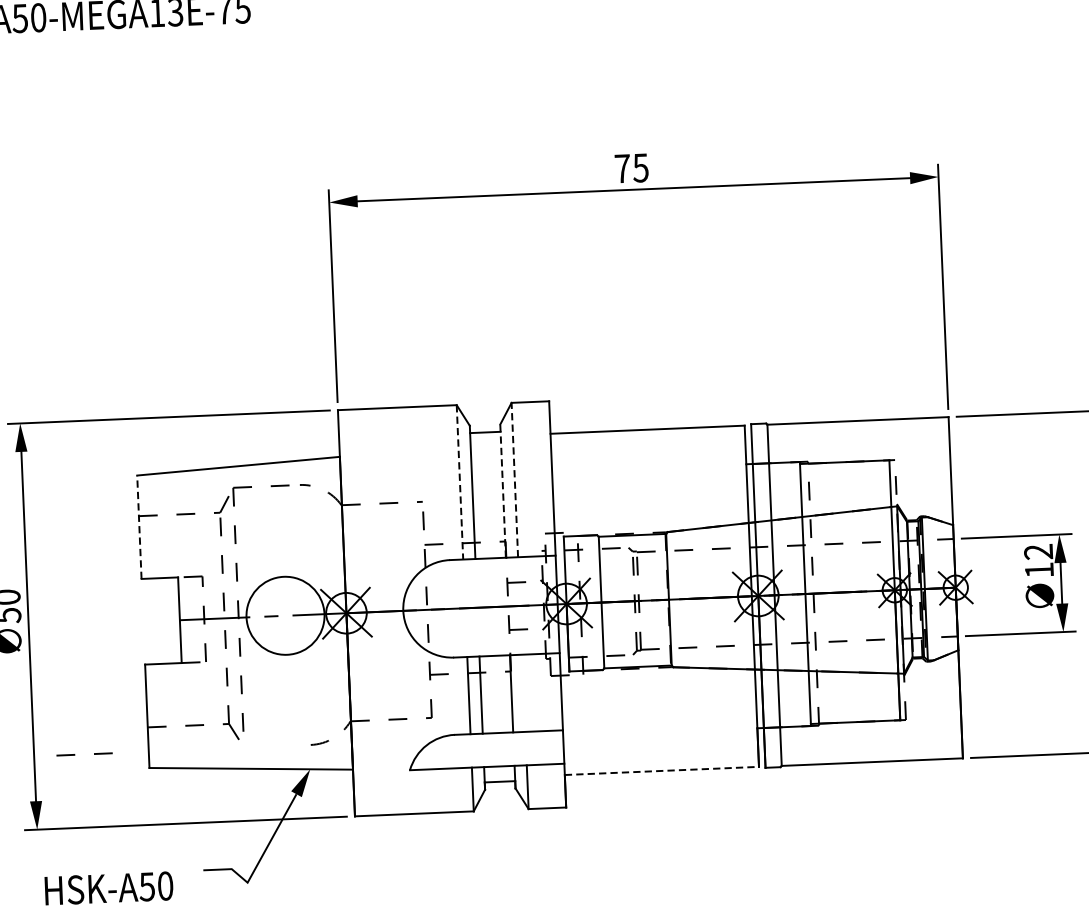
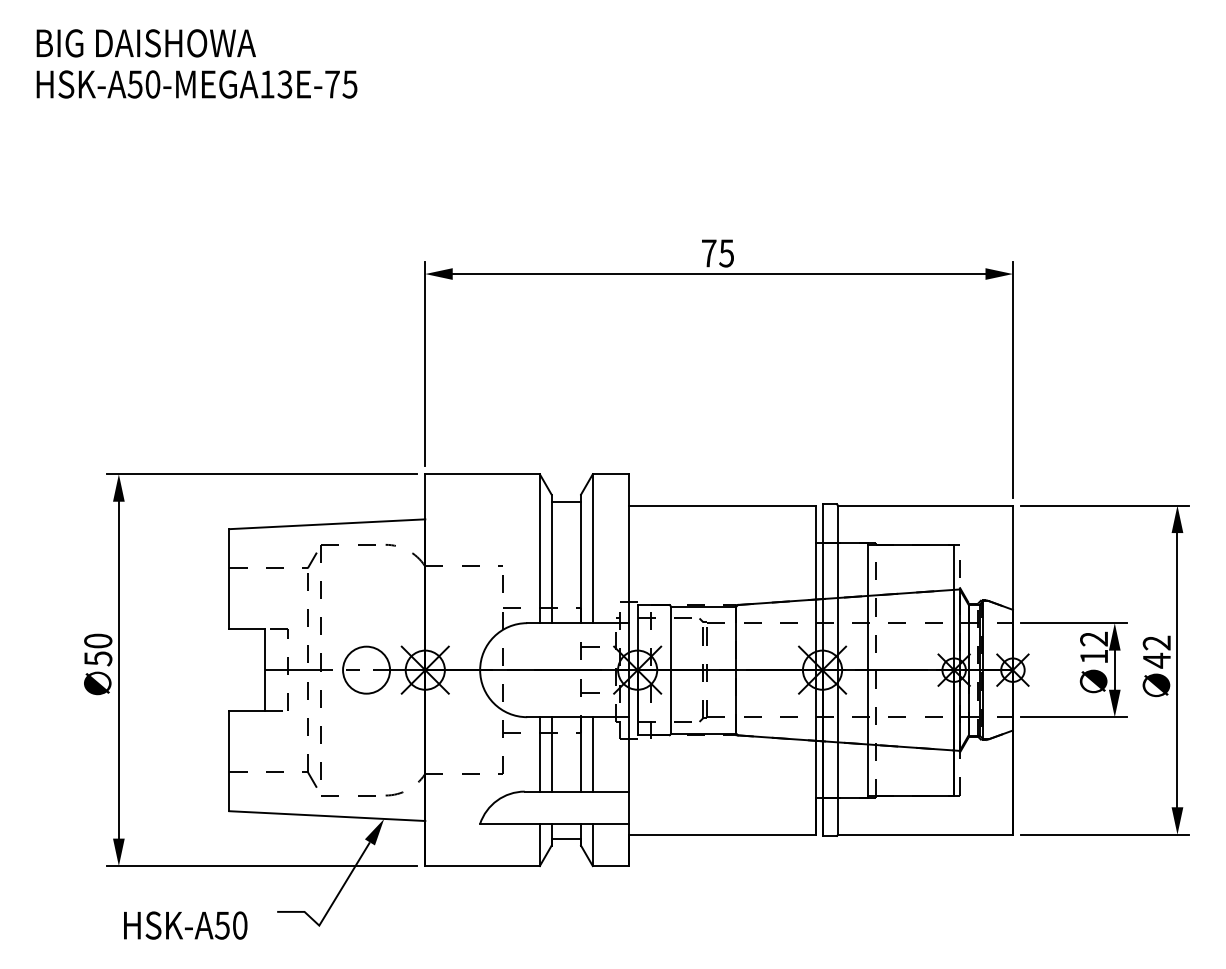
line: (514, 479) -> (592, 548), dashed -> solid
line: (459, 483) -> (539, 549), dashed -> solid
line: (503, 490) -> (581, 558), dashed -> solid
line: (139, 527) -> (229, 579), dashed -> solid
circle: (285, 615) -> (366, 669), size x0.62
line: (523, 693) -> (592, 754), added
line: (74, 754) -> (338, 795), moved
line: (661, 770) -> (722, 834), dashed -> solid

